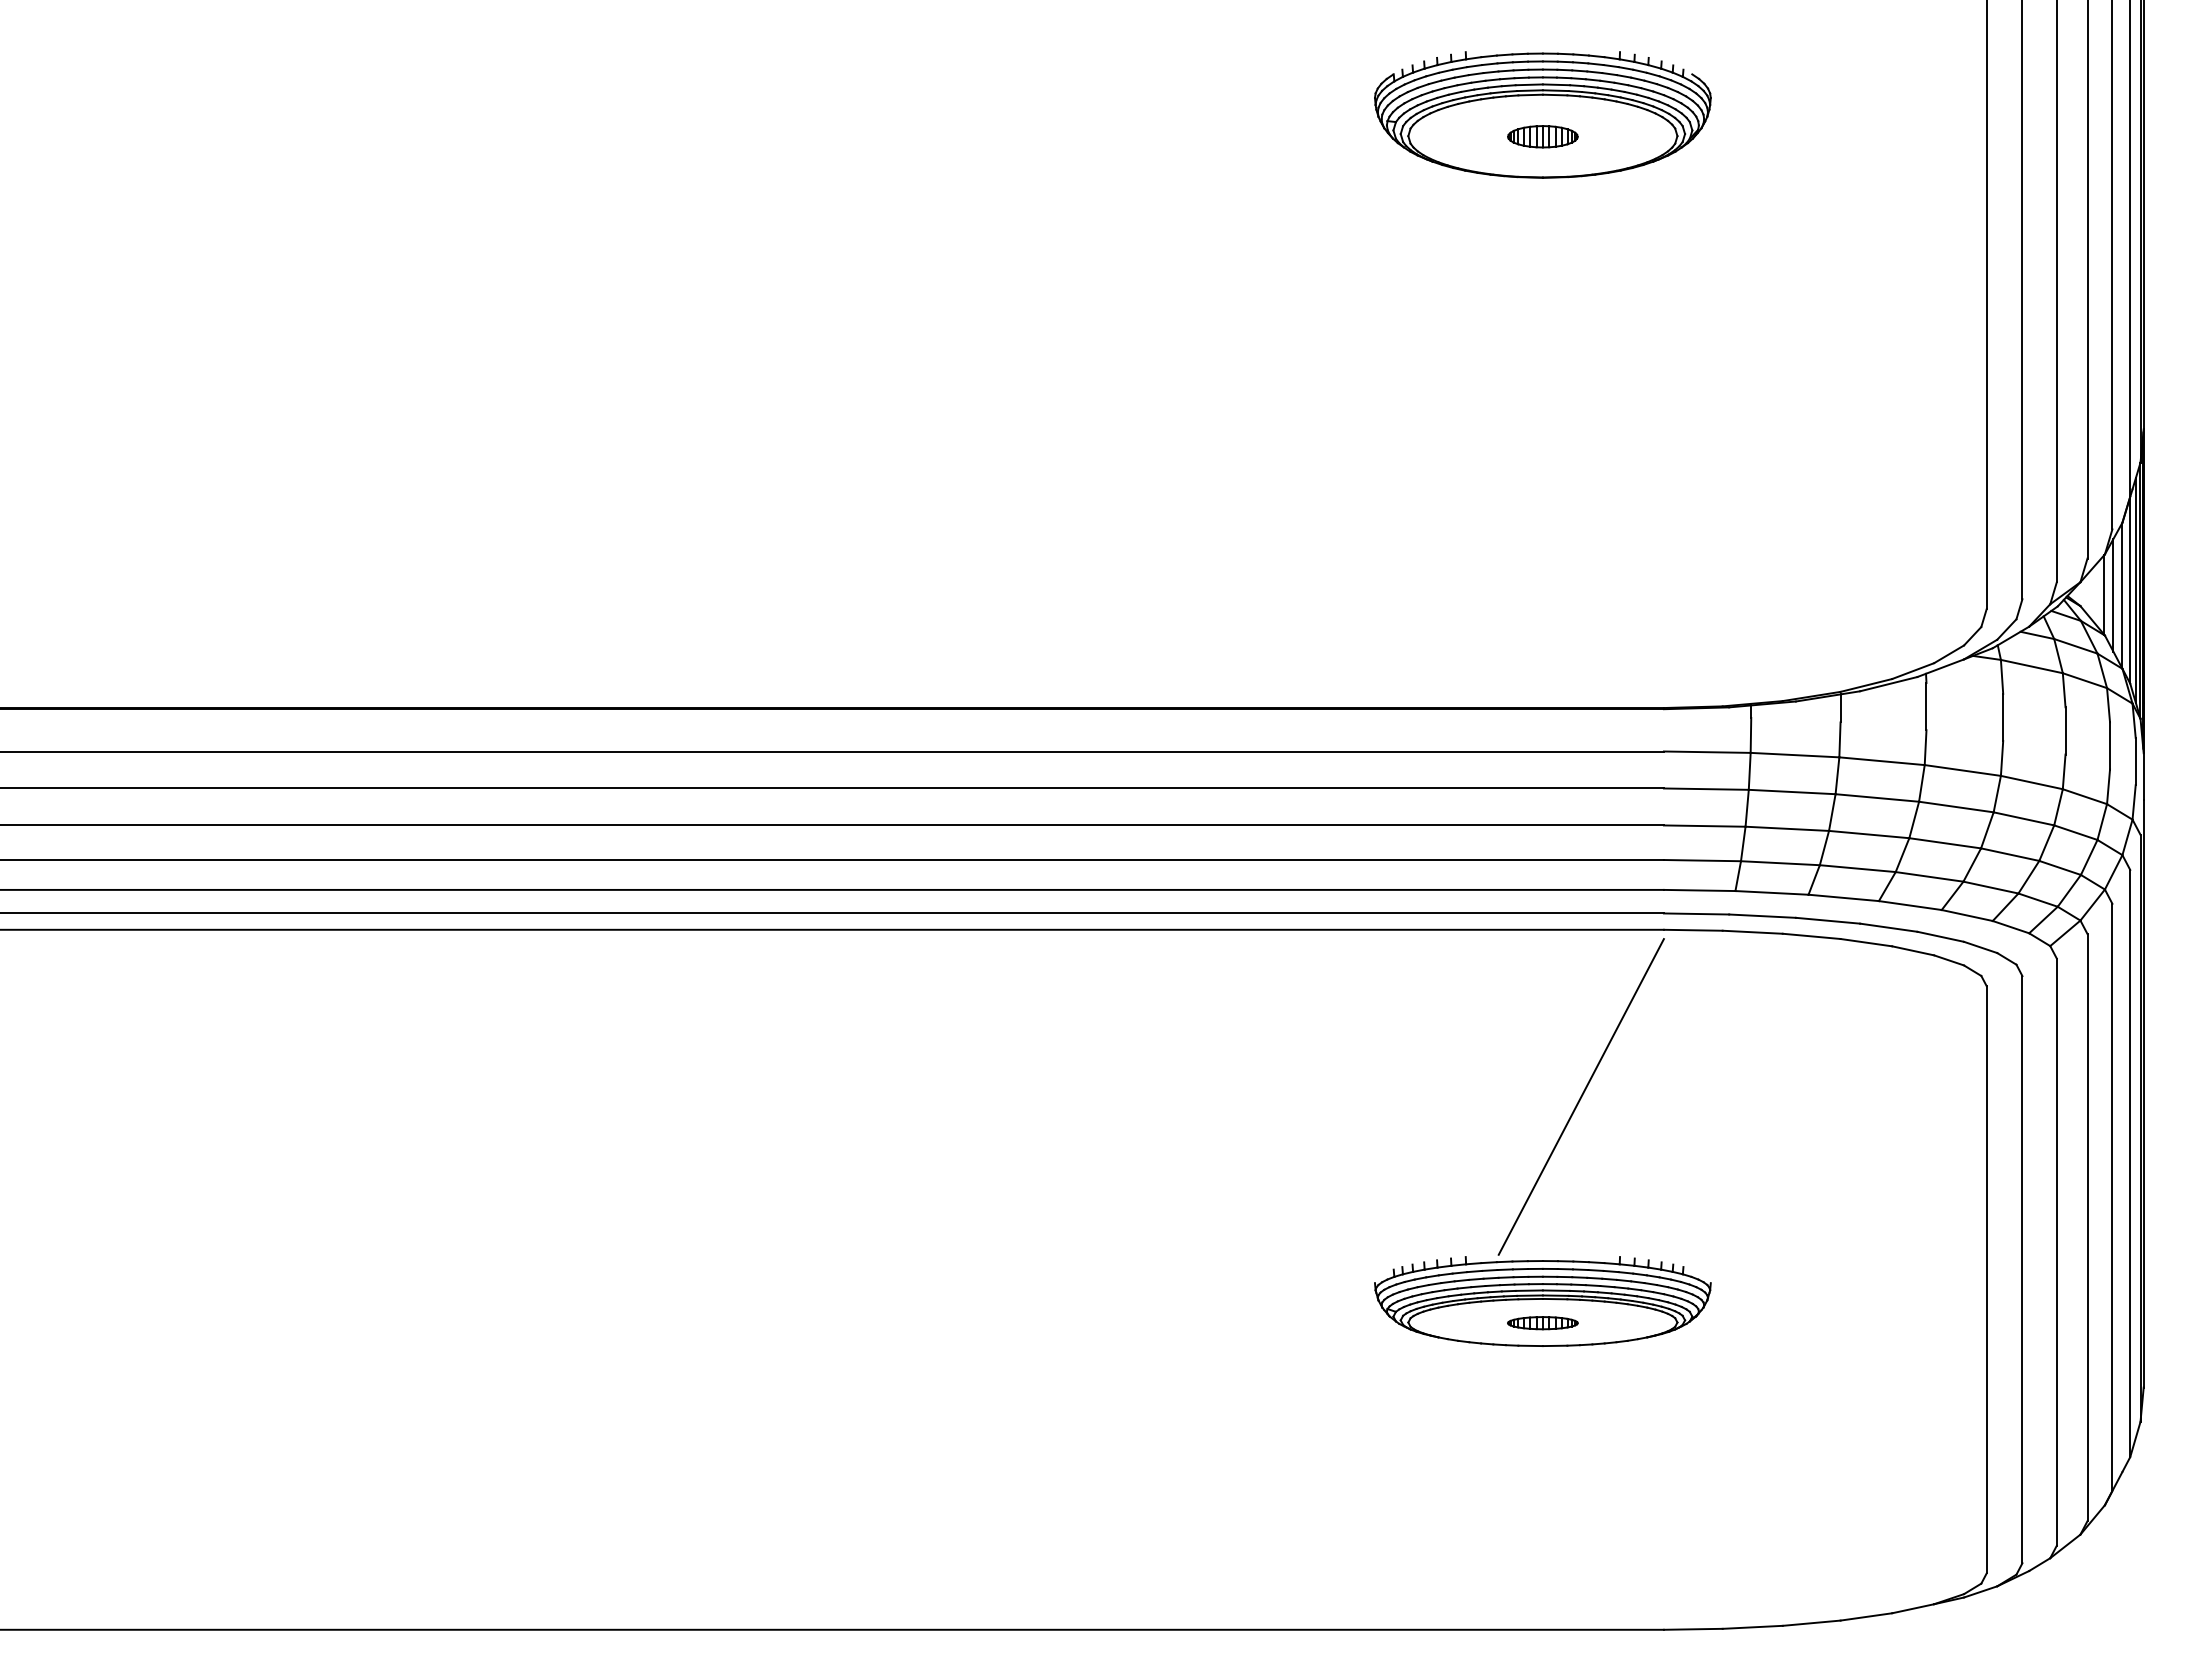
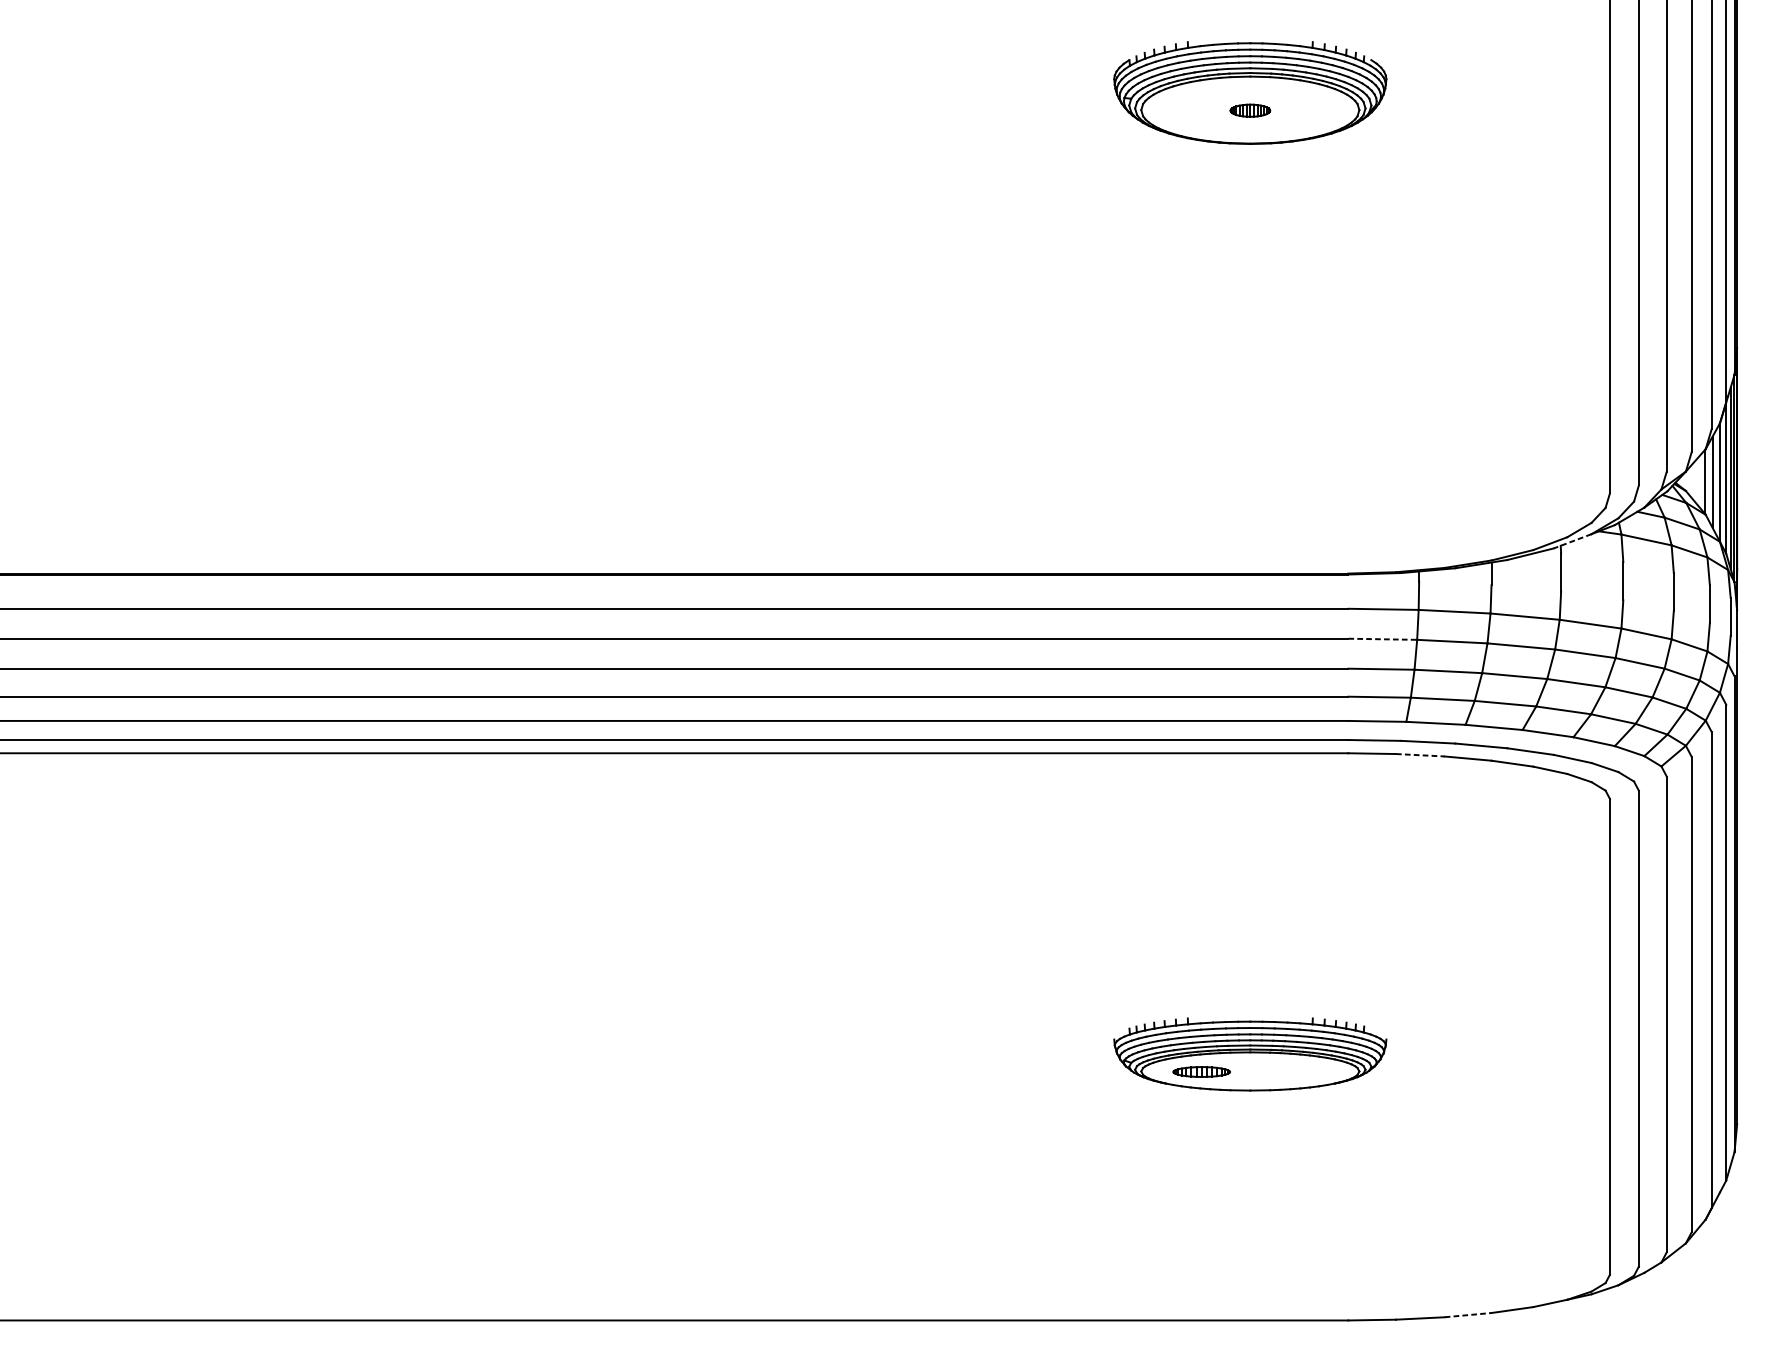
part: (1542, 136) -> (1250, 110), size x0.7
line: (1940, 668) -> (1572, 541), solid -> dashed
line: (1706, 789) -> (1382, 639), solid -> dashed
line: (1753, 932) -> (1420, 755), solid -> dashed
line: (1580, 1096) -> (1280, 888), removed
part: (1542, 1323) -> (1201, 1072), moved
line: (1812, 1623) -> (1468, 1315), solid -> dashed

